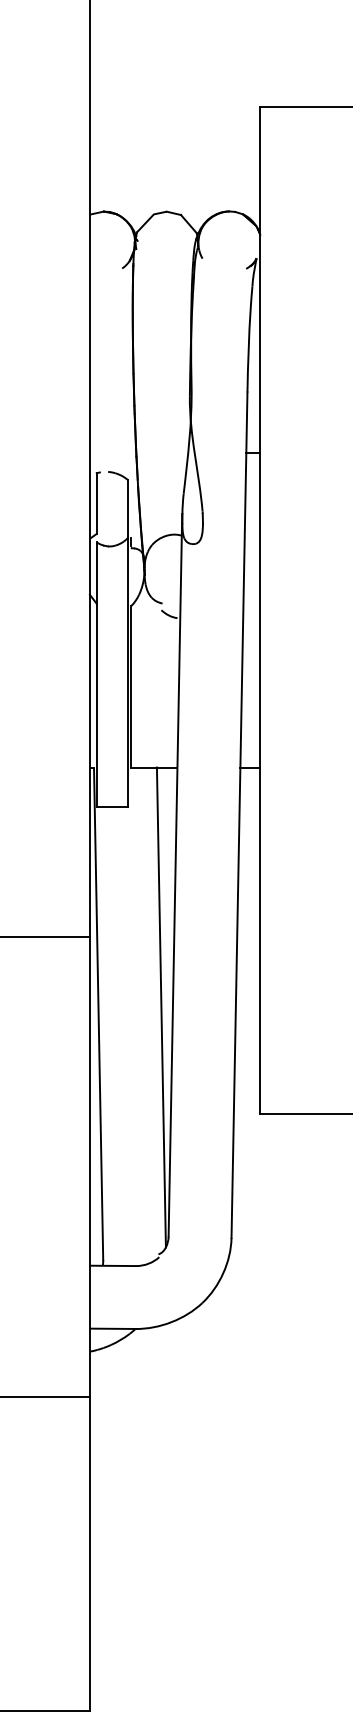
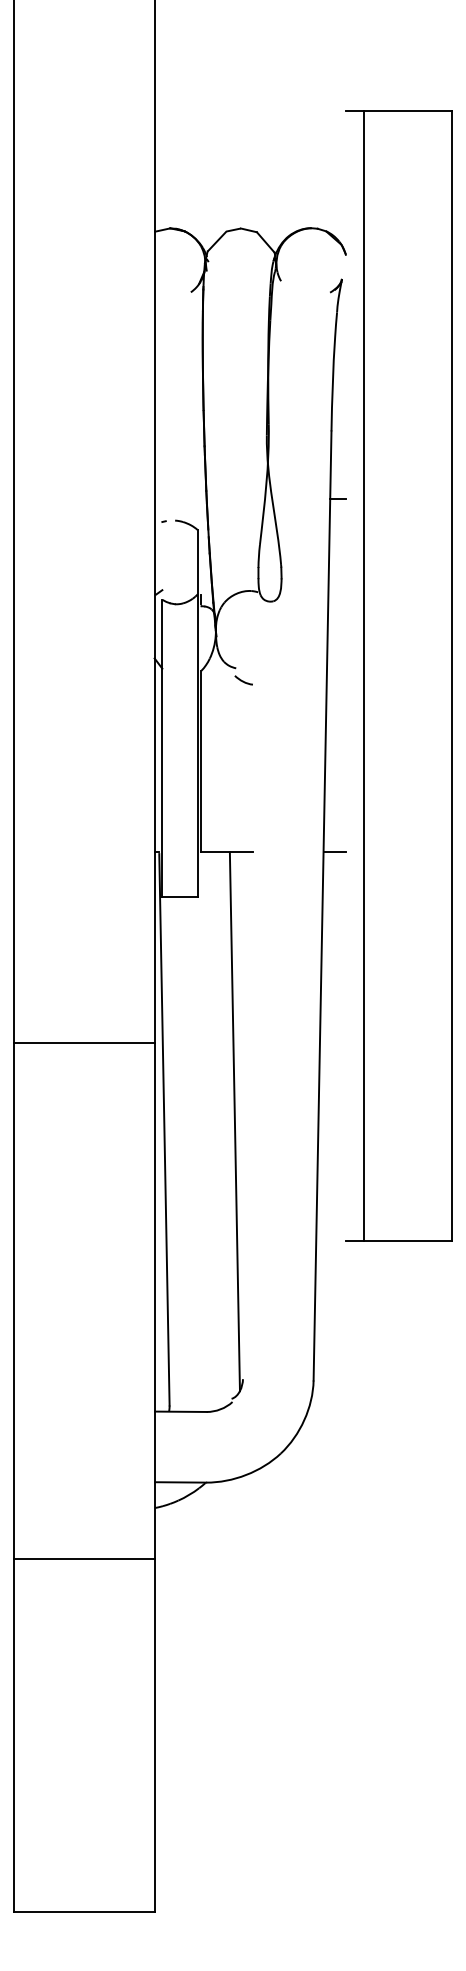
line: (96, 503) -> (162, 556), removed
line: (260, 609) -> (364, 675), moved
line: (175, 875) -> (250, 973), removed

